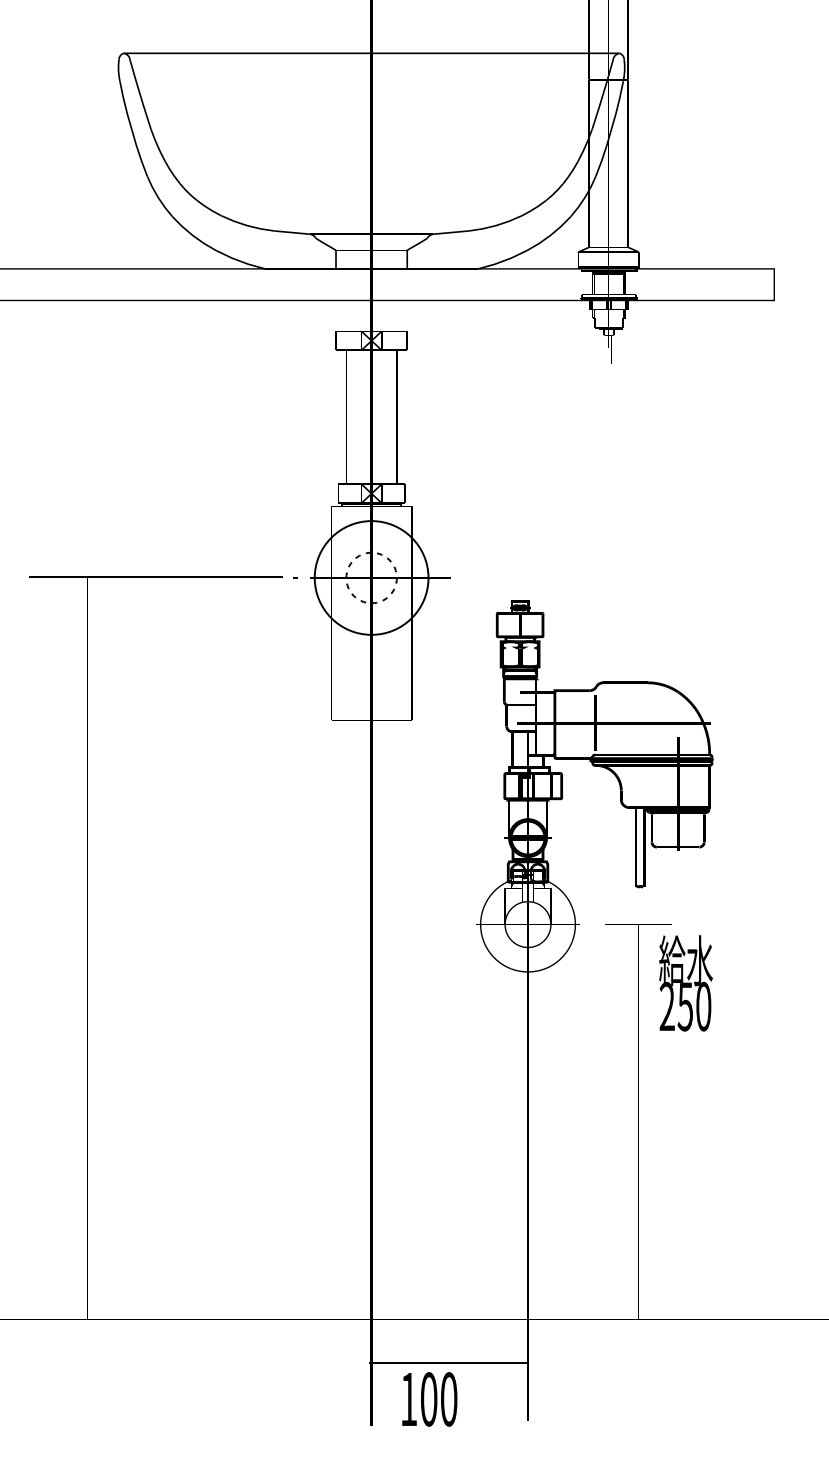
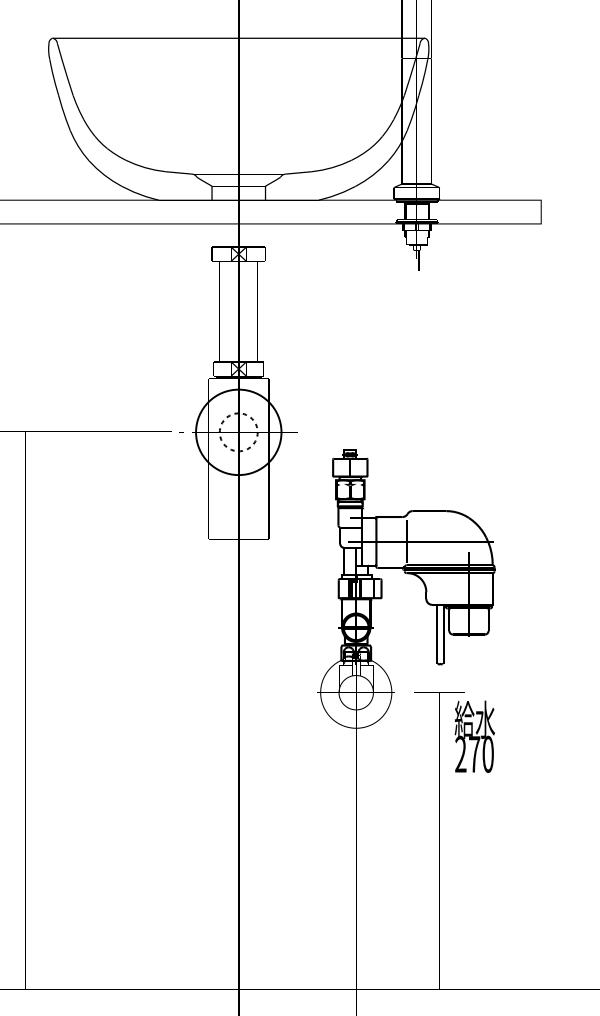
text: (685, 1006) -> (474, 754), 250 -> 270

